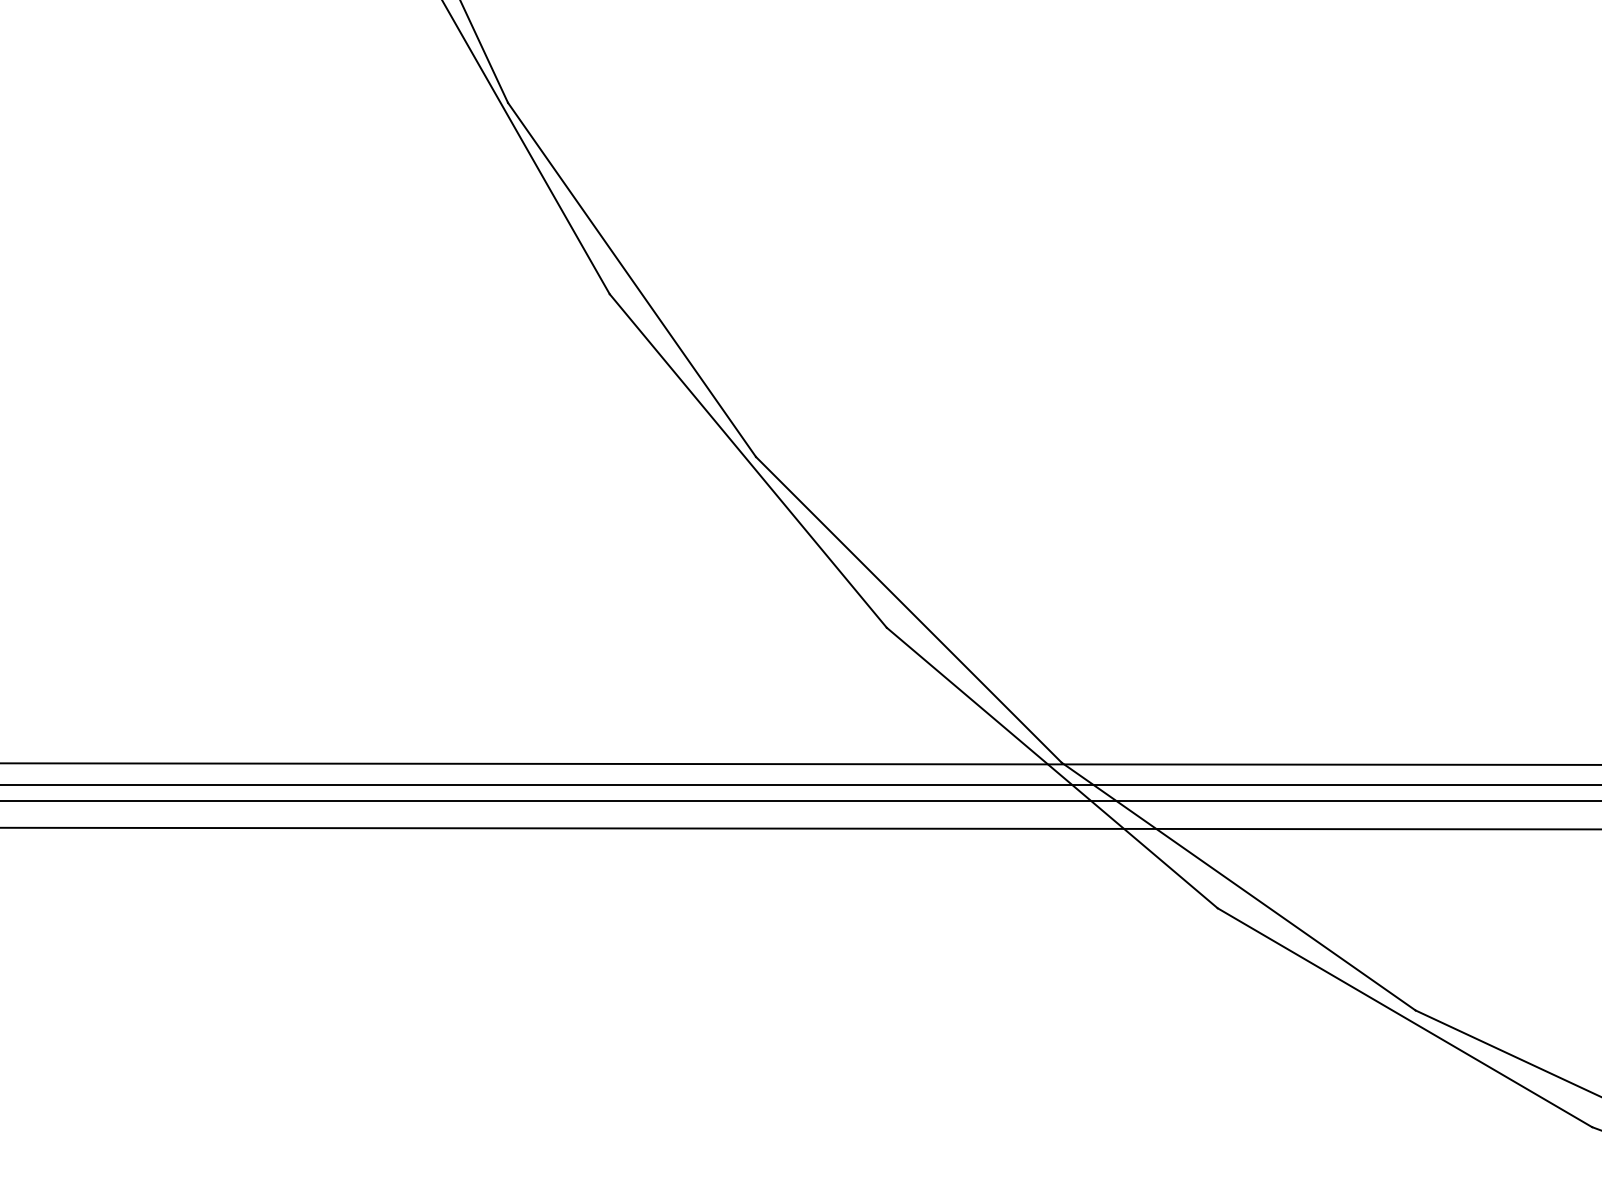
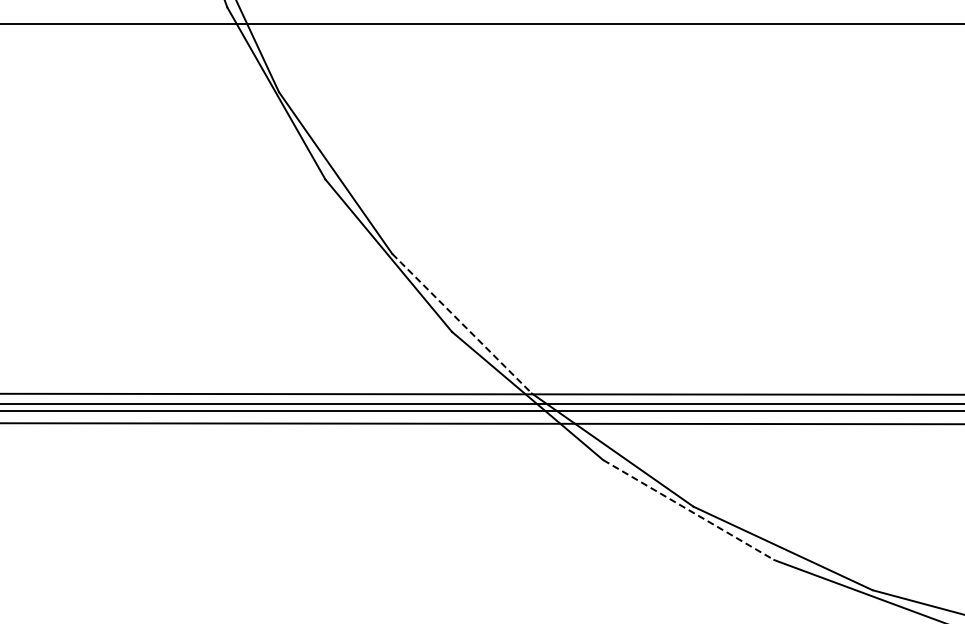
line: (909, 609) -> (462, 323), solid -> dashed
line: (1406, 1018) -> (689, 510), solid -> dashed

